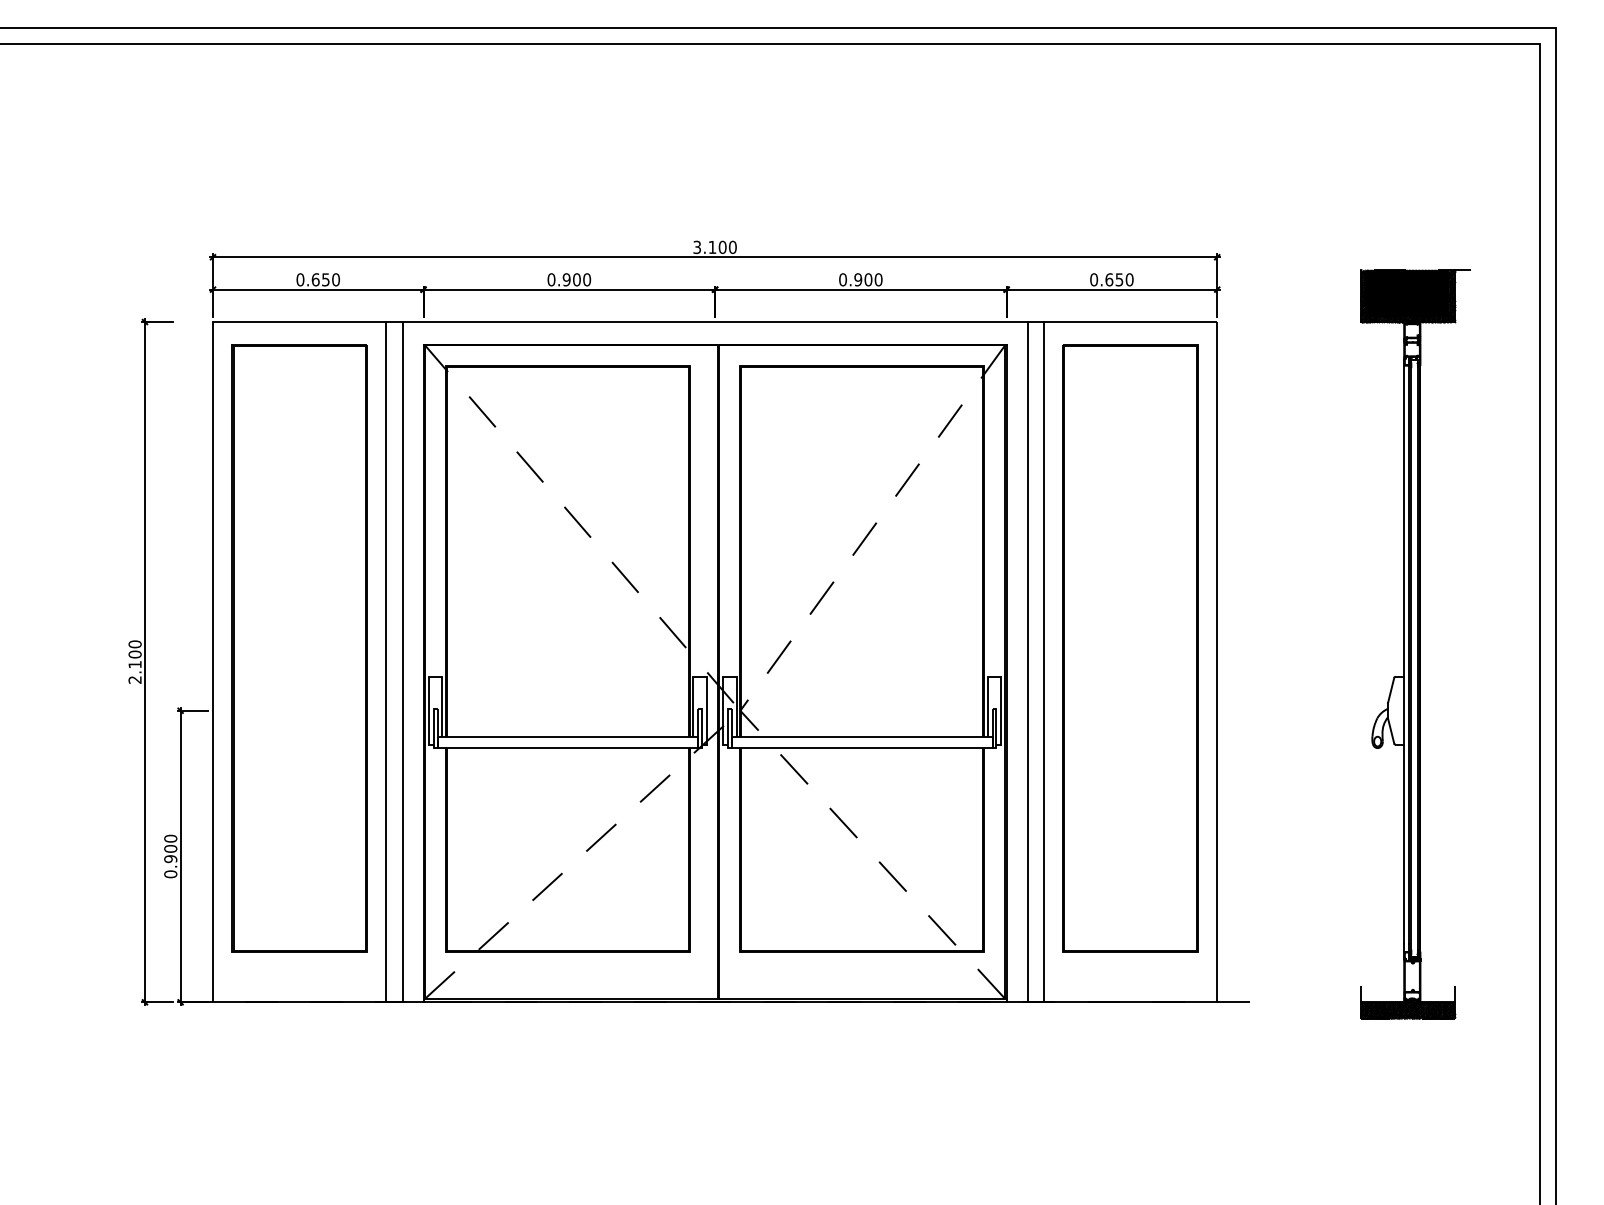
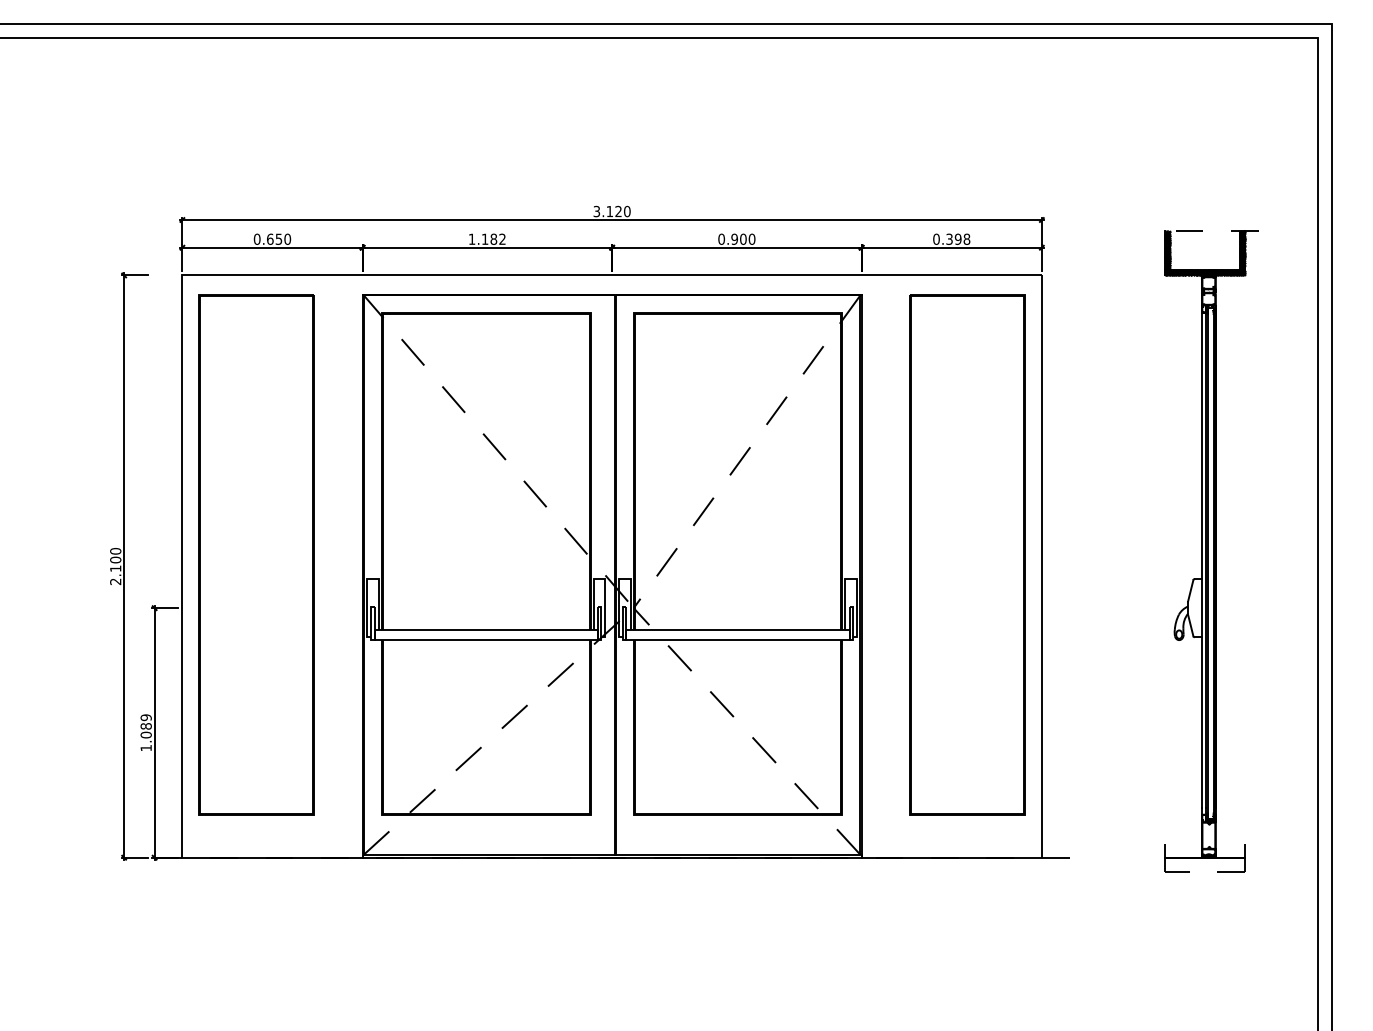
text: (722, 247) -> (618, 211), 3.100 -> 3.120
text: (569, 279) -> (487, 239), 0.900 -> 1.182
text: (1119, 279) -> (958, 239), 0.650 -> 0.398
hatch: (1407, 292) -> (1204, 250), removed
line: (386, 662) -> (330, 566), removed
line: (402, 662) -> (344, 566), removed
line: (1027, 662) -> (879, 566), removed
line: (1043, 662) -> (893, 566), removed
text: (170, 856) -> (145, 732), 0.900 -> 1.089
hatch: (1407, 1010) -> (1204, 864), removed

